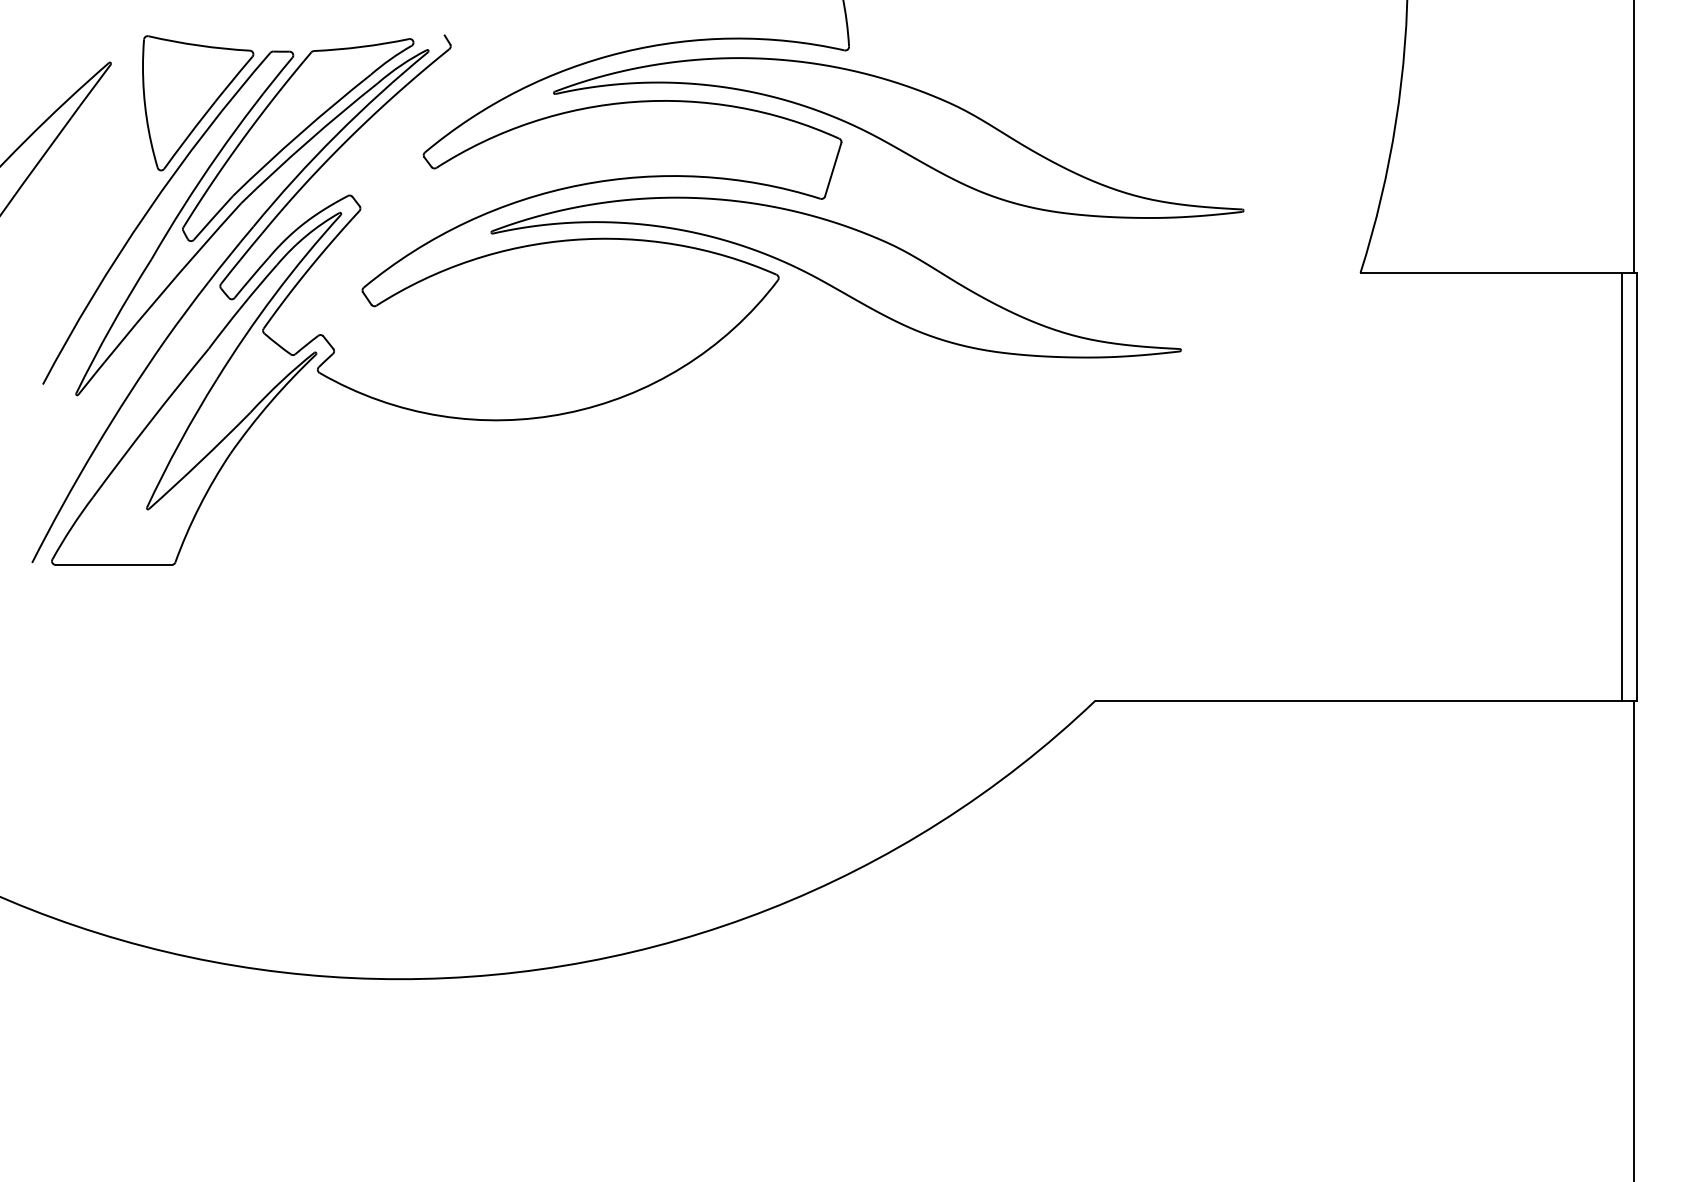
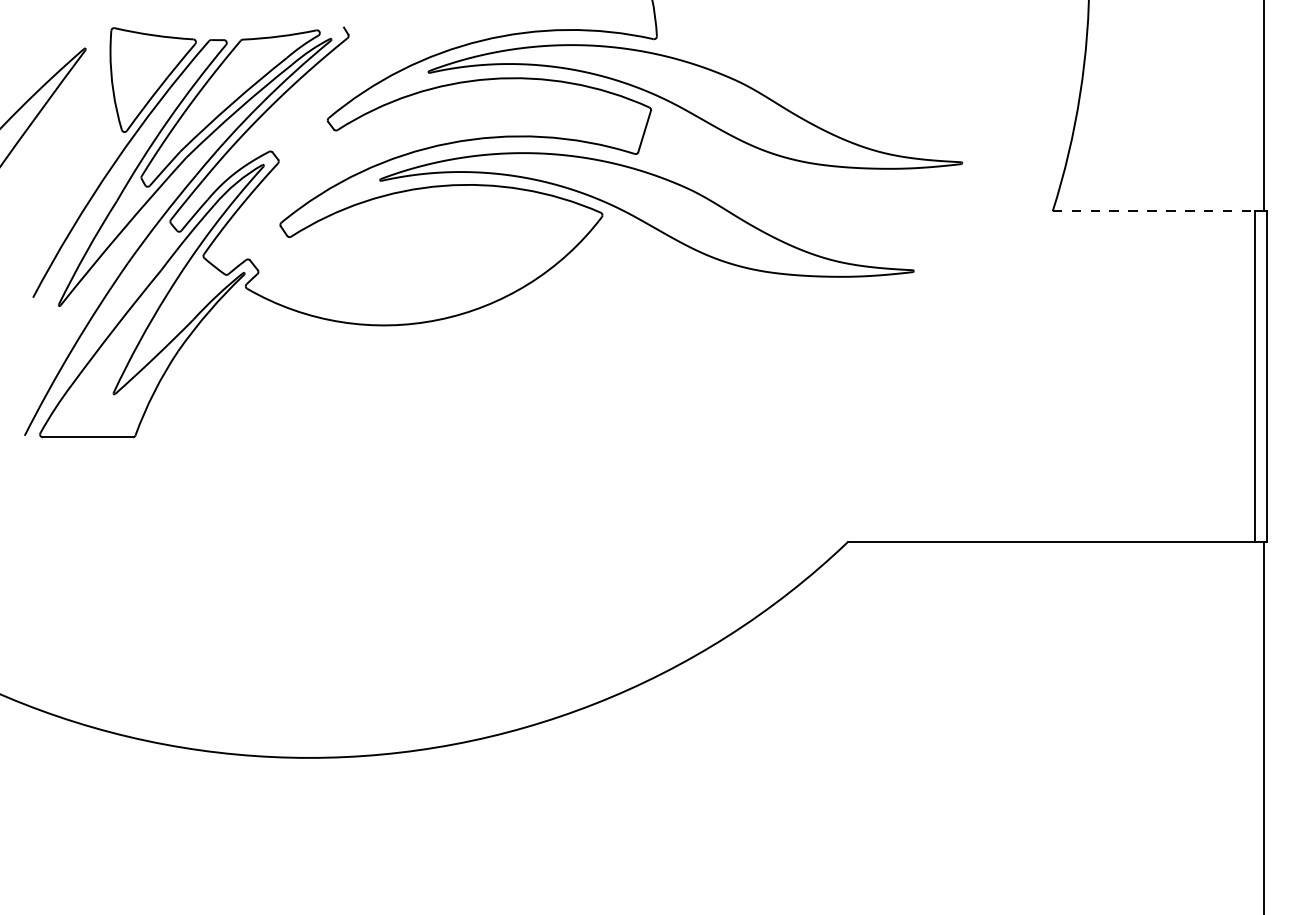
line: (1492, 273) -> (1154, 211), solid -> dashed

